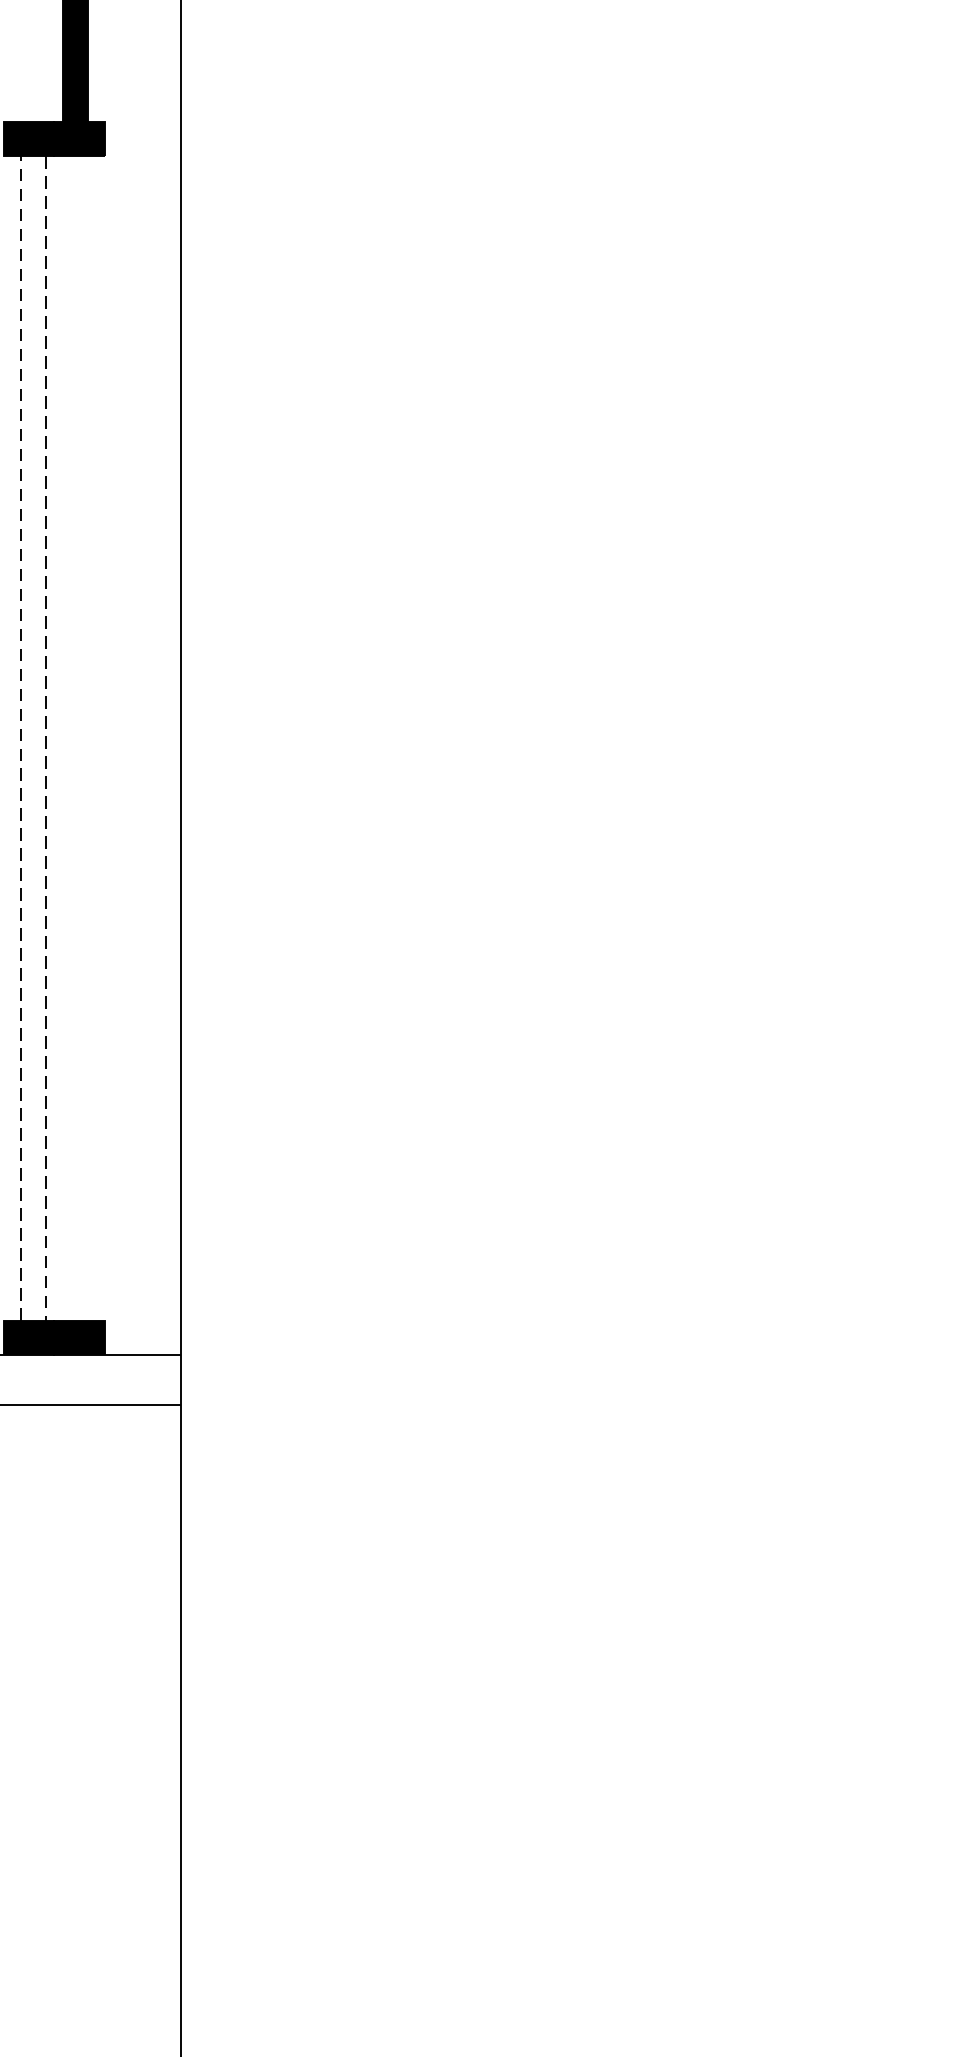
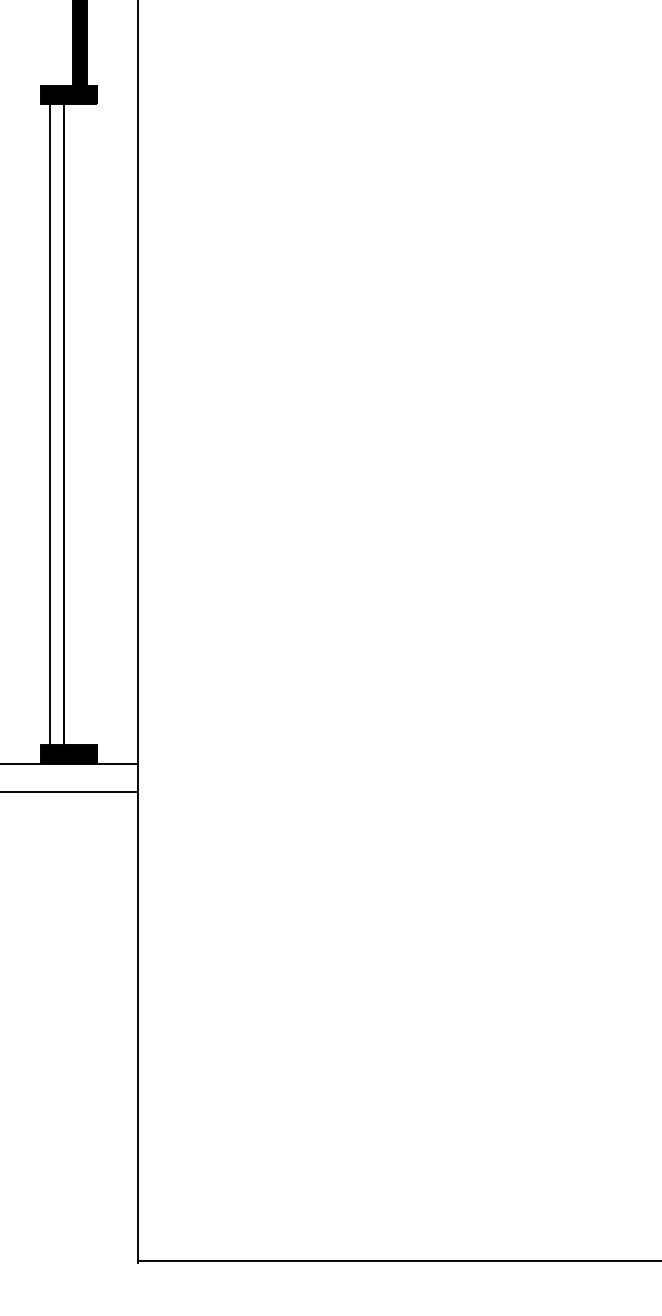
line: (20, 738) -> (50, 424), dashed -> solid
line: (46, 739) -> (64, 425), dashed -> solid

